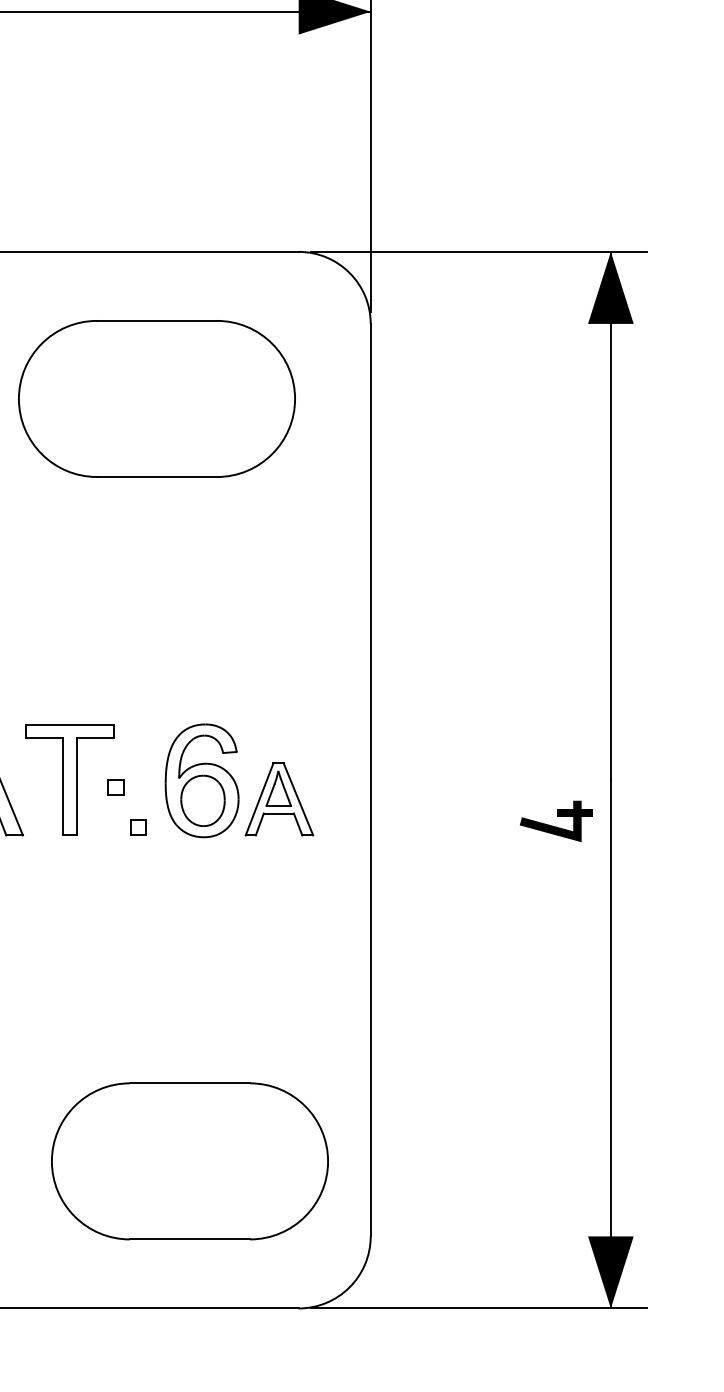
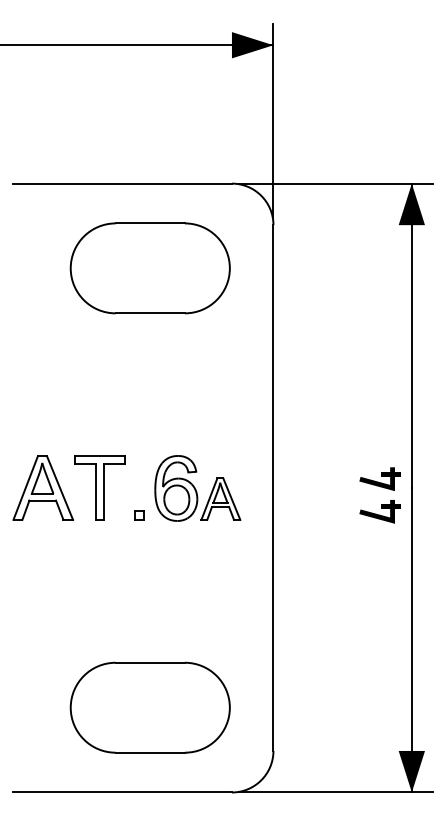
part: (554, 763) -> (379, 478), added
part: (115, 787) -> (126, 492), removed
part: (188, 1160) -> (149, 707), moved

